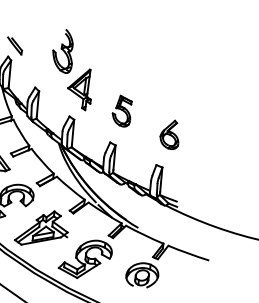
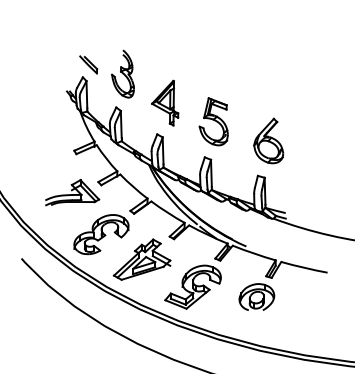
part: (62, 50) -> (122, 73), moved
part: (122, 110) -> (213, 121), size x1.43
part: (169, 134) -> (268, 140), size x1.43

